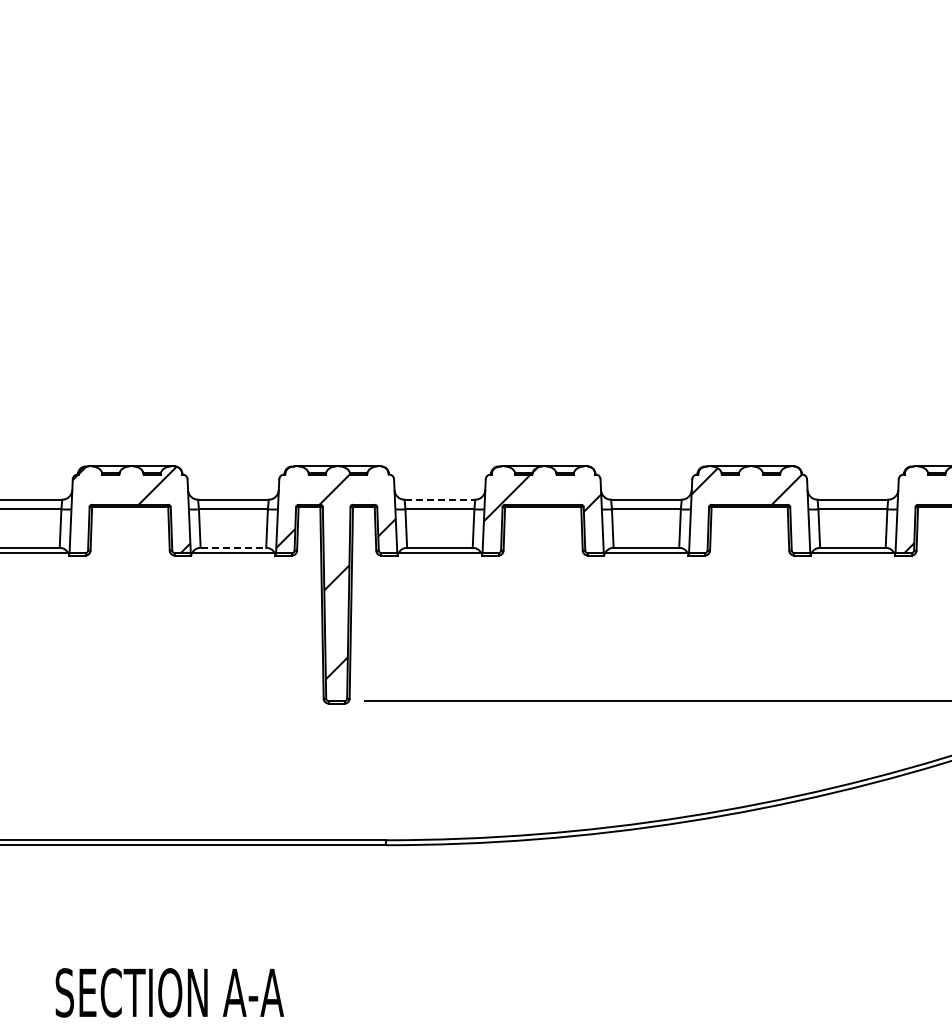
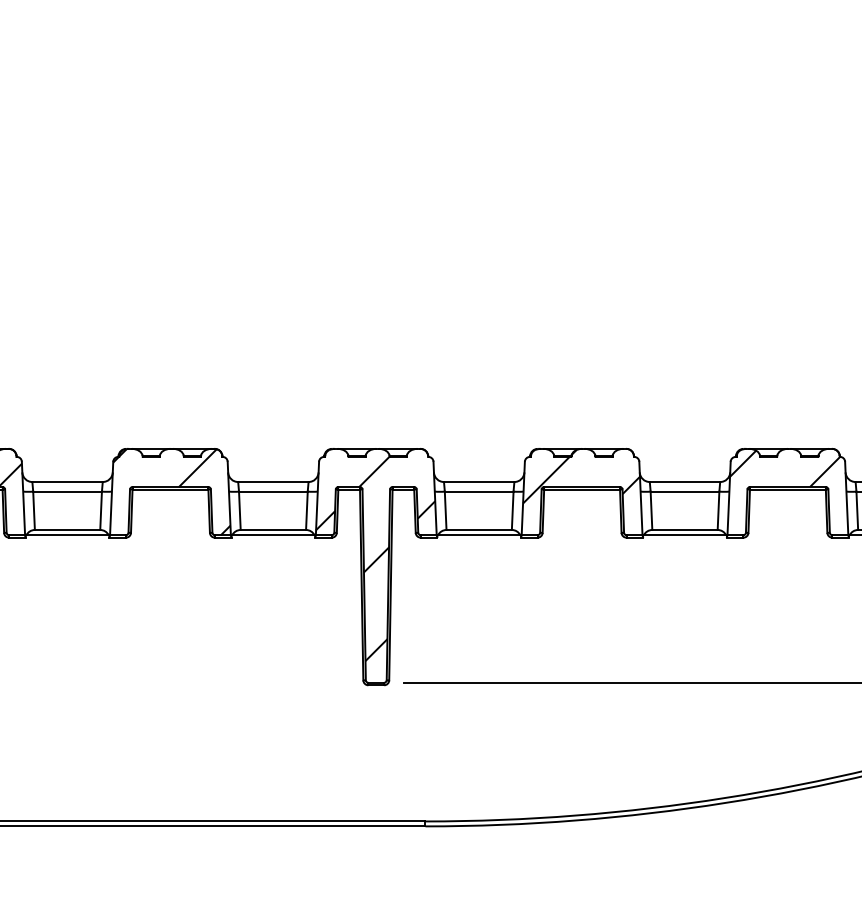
line: (440, 499) -> (479, 481), dashed -> solid
line: (233, 547) -> (273, 529), dashed -> solid

